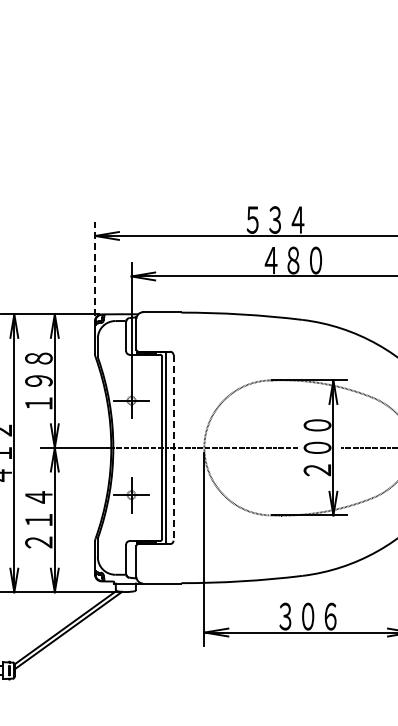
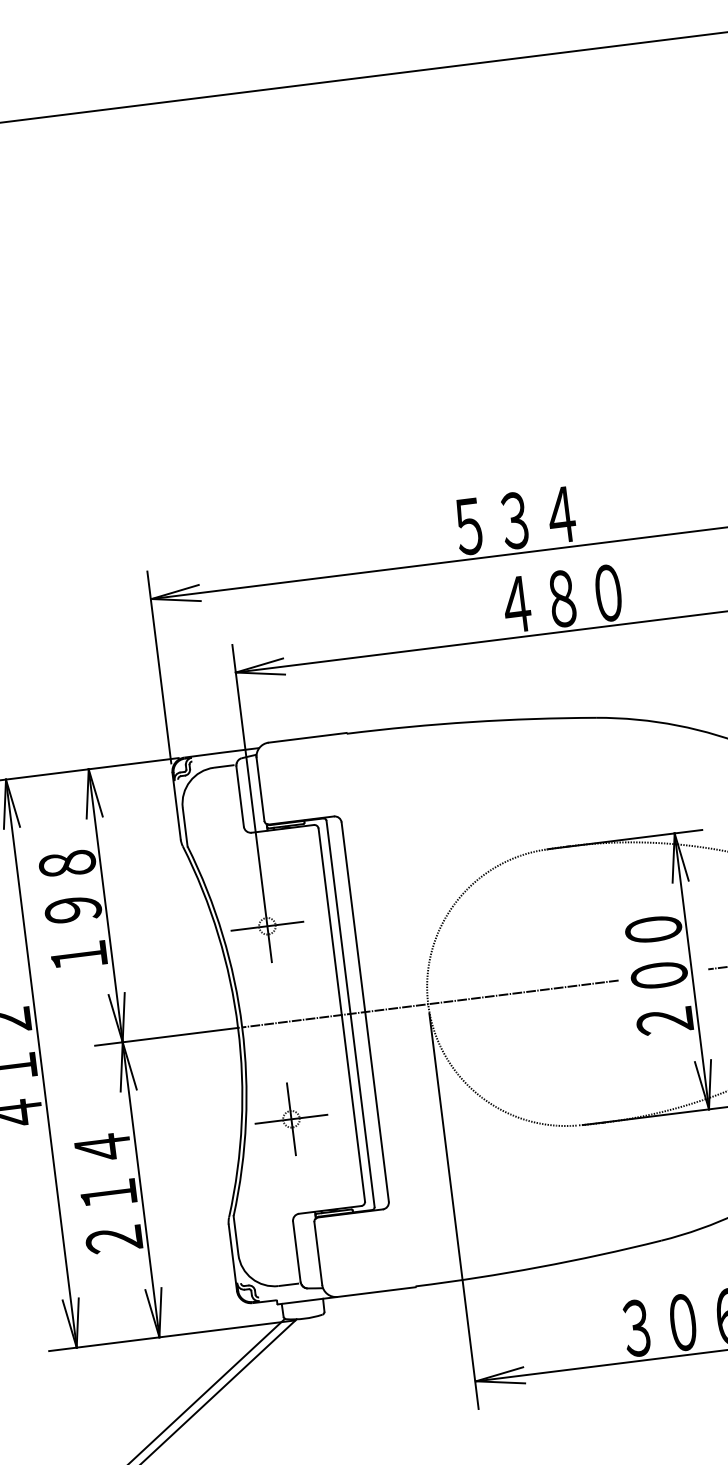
line: (94, 269) -> (158, 667), dashed -> solid
line: (173, 447) -> (365, 1011), dashed -> solid

